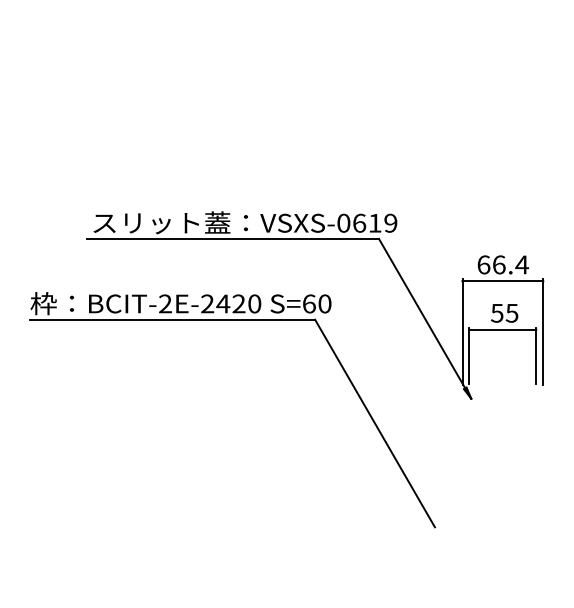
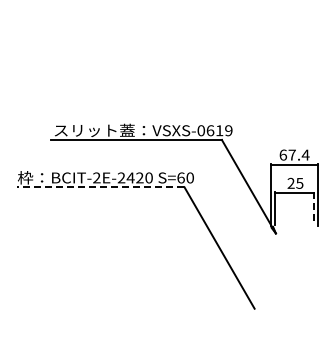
text: (497, 263) -> (291, 154), 66.4 -> 67.4
text: (496, 311) -> (290, 182), 55 -> 25
line: (171, 320) -> (100, 187), solid -> dashed
line: (535, 356) -> (313, 208), solid -> dashed

